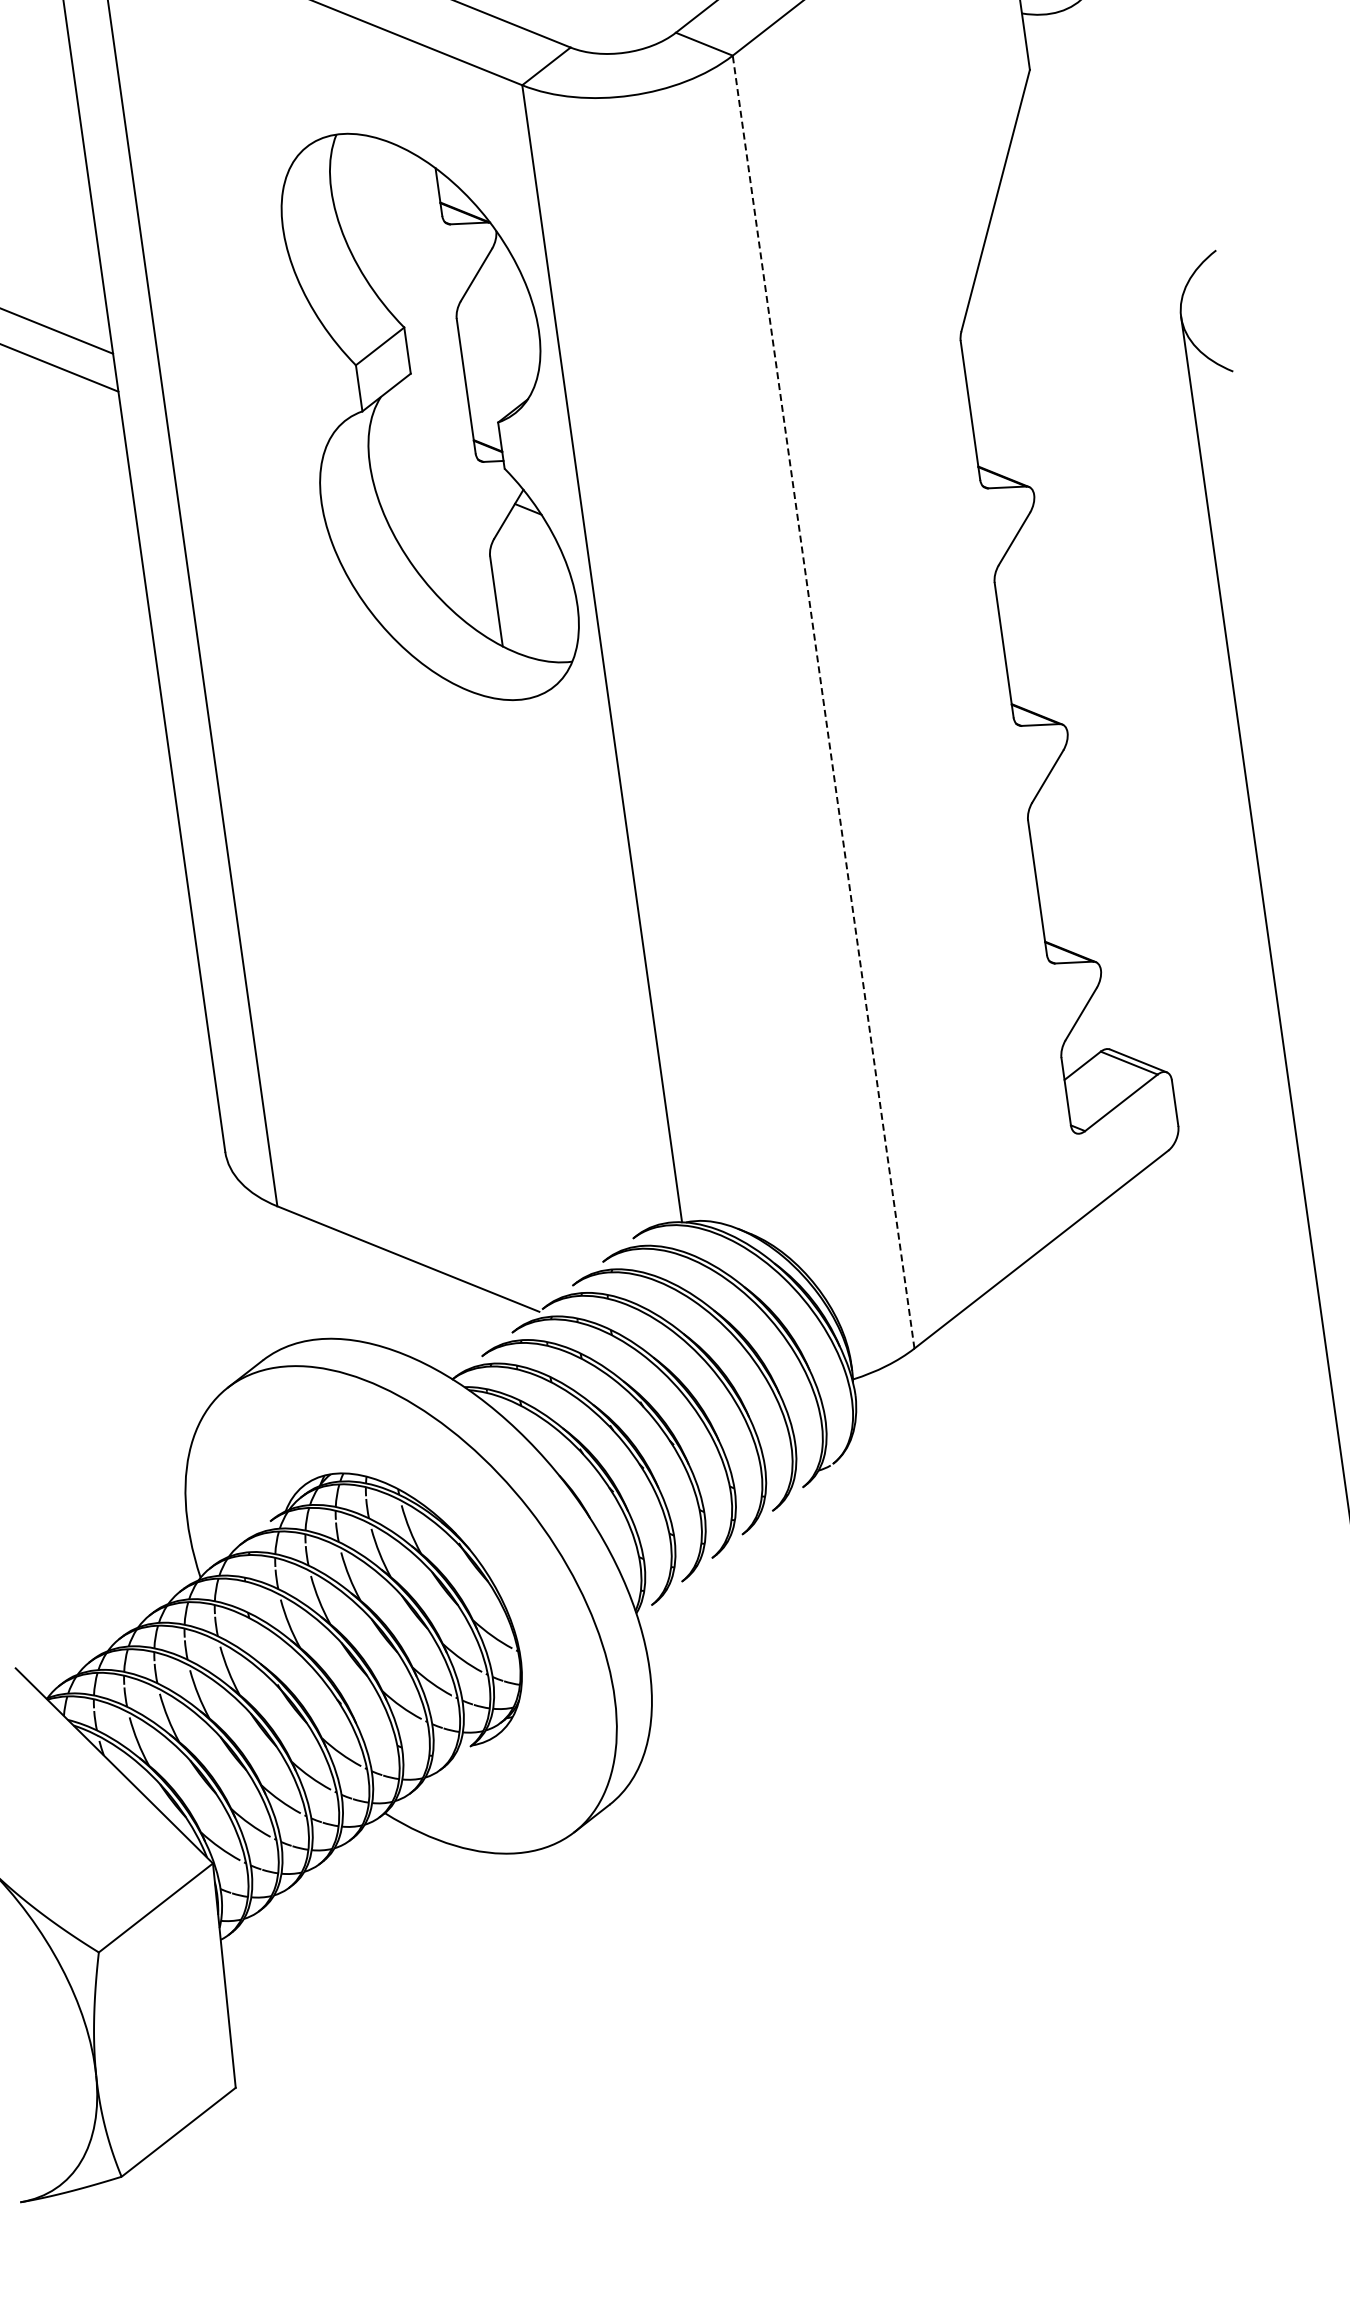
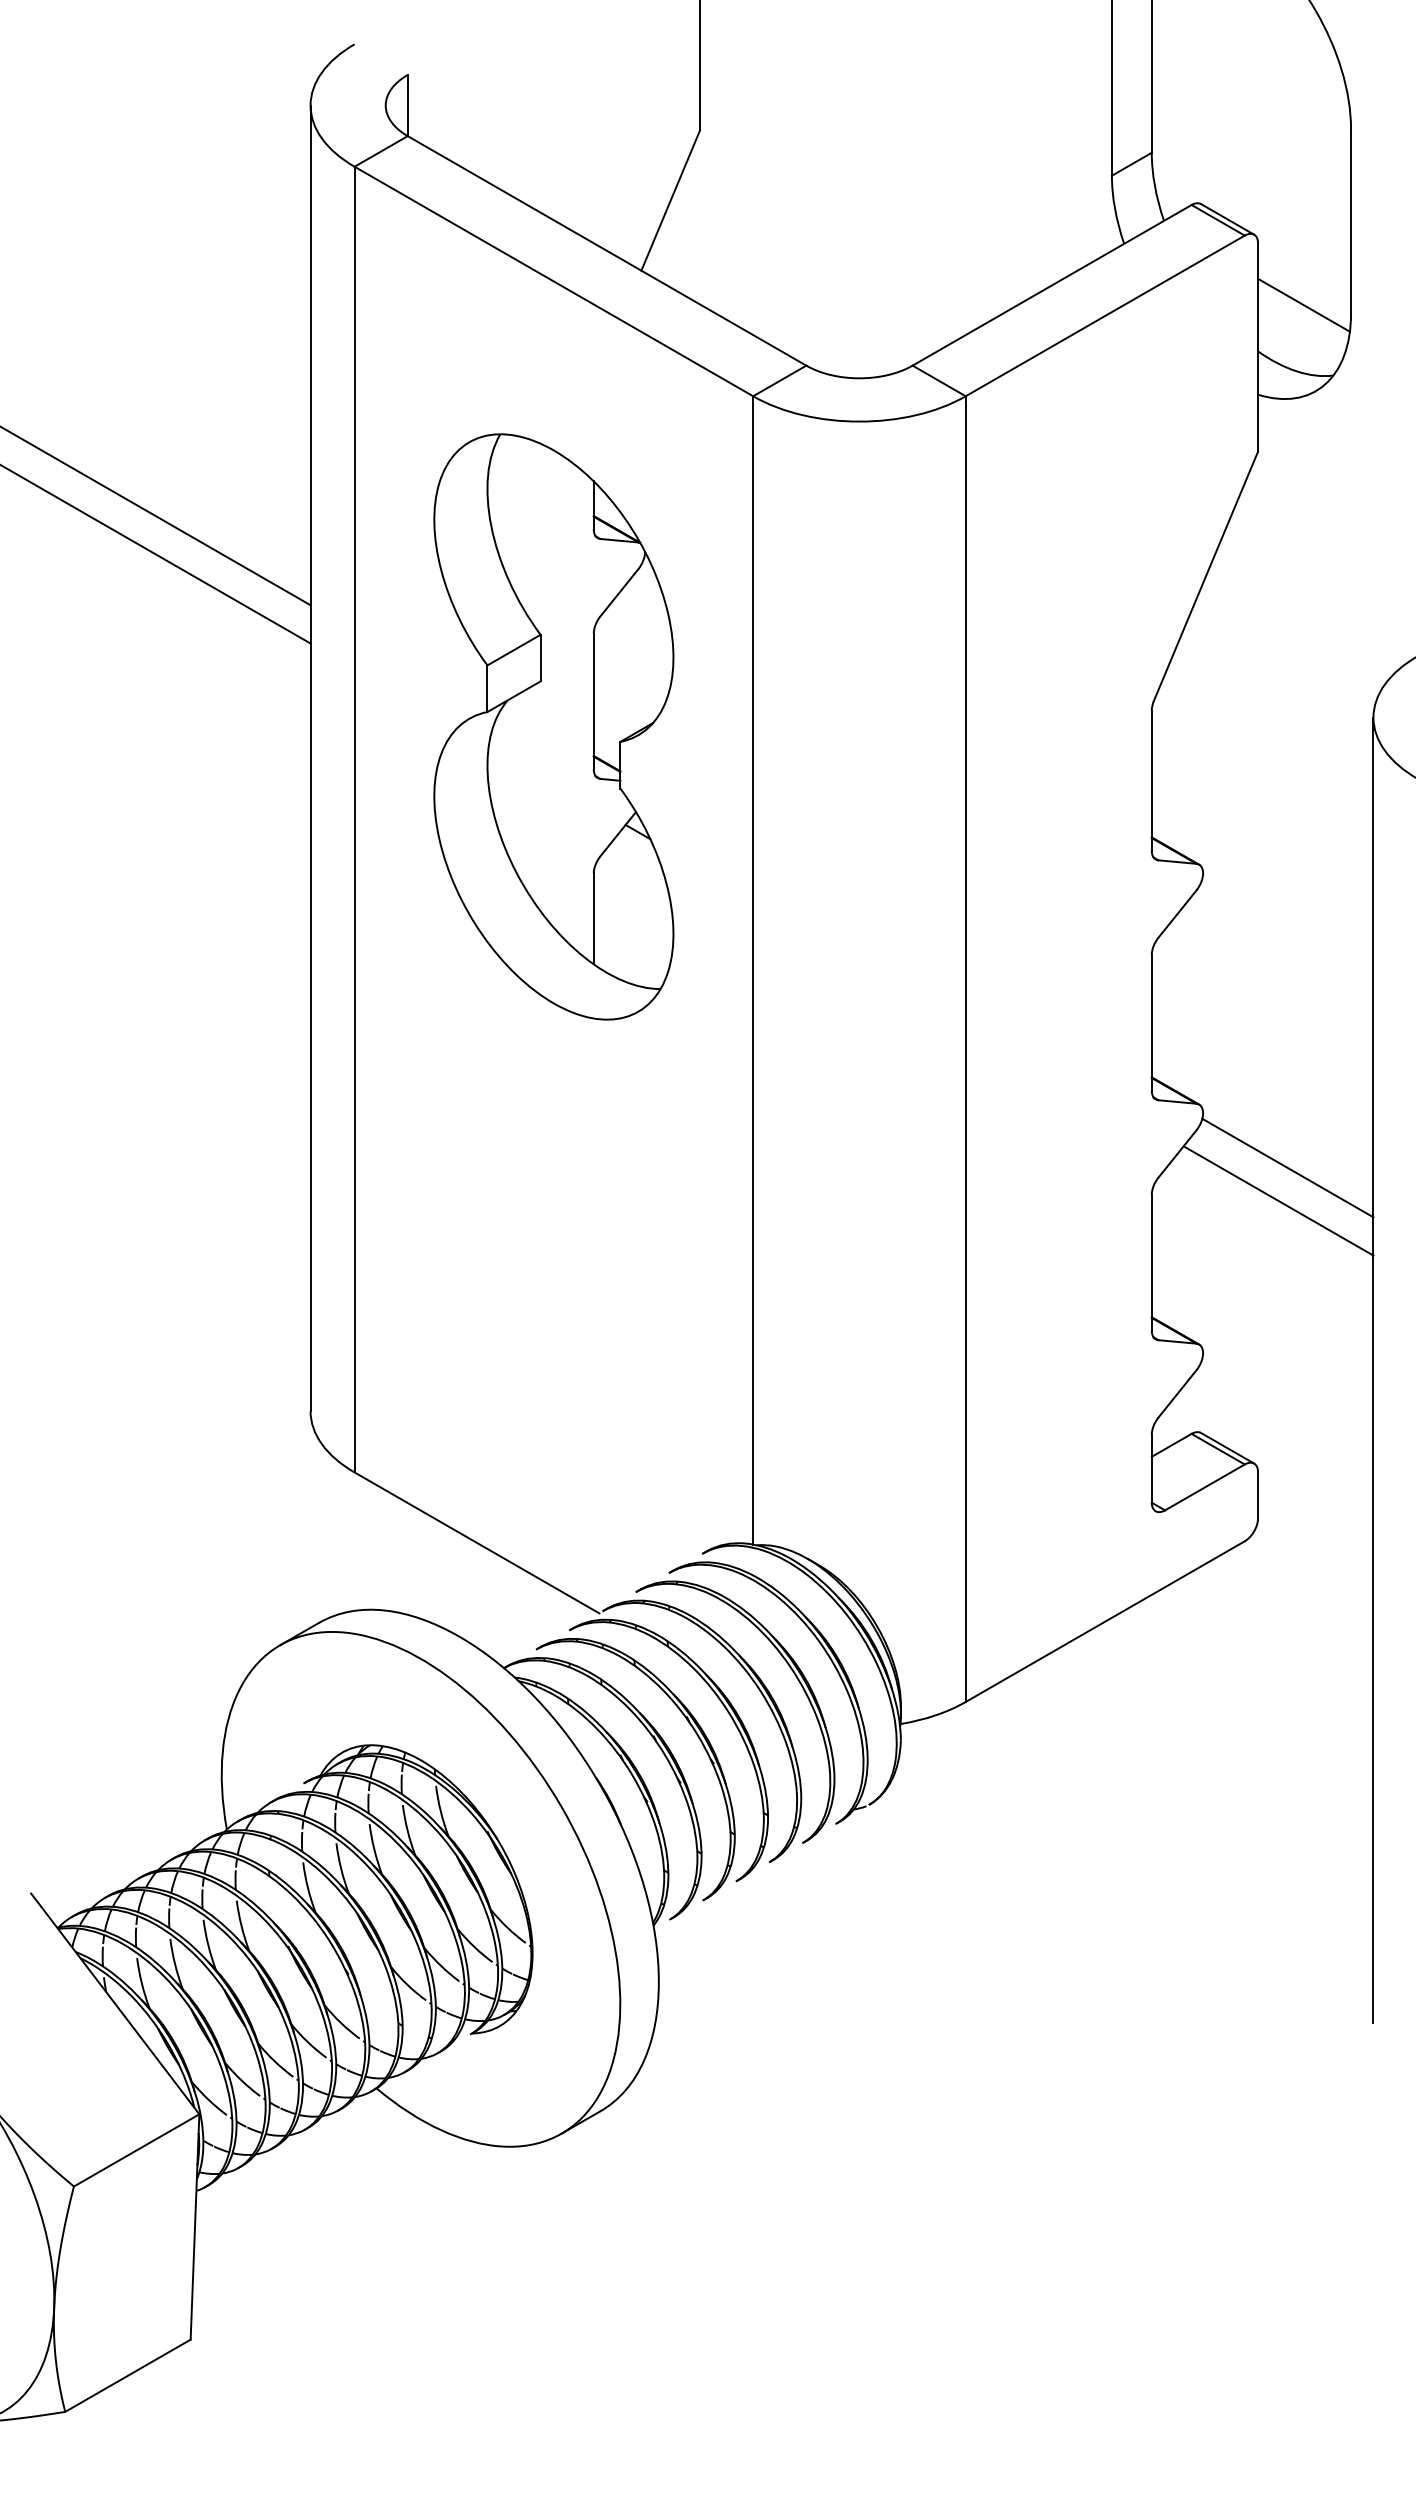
part: (429, 416) -> (553, 726), moved
line: (823, 702) -> (965, 1049), dashed -> solid
line: (1158, 774) -> (1287, 1167), added
line: (1154, 808) -> (1278, 1200), added

